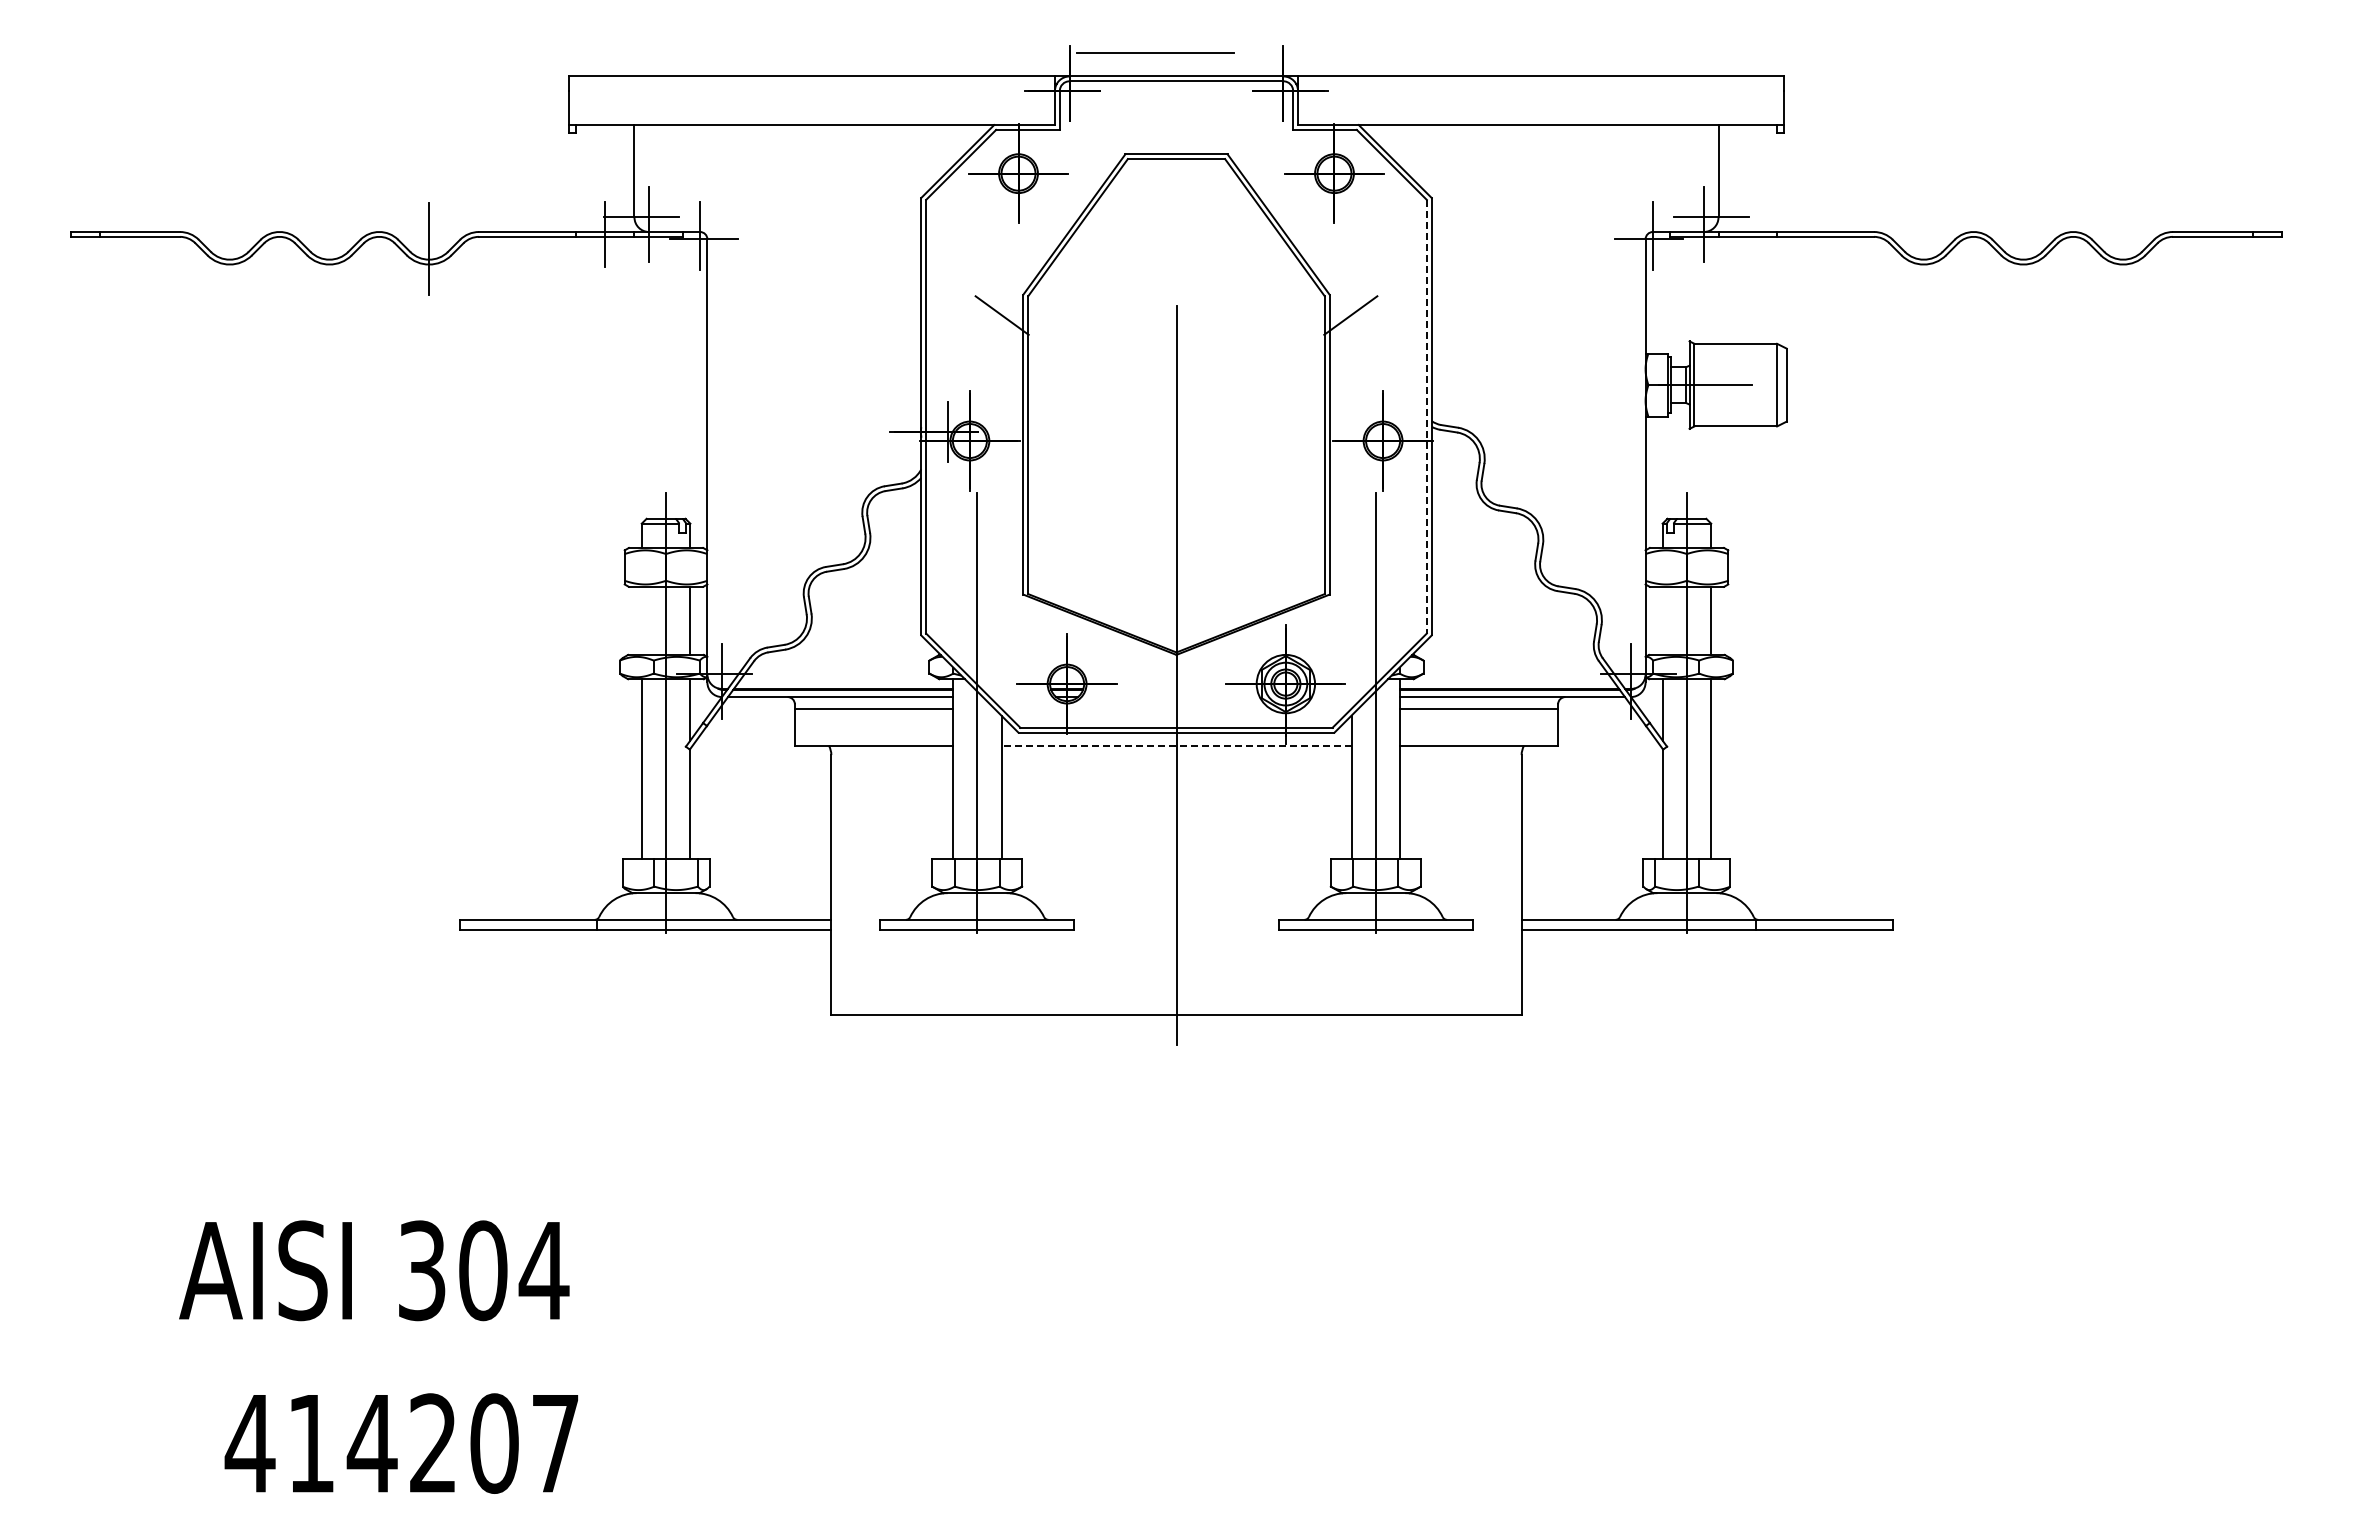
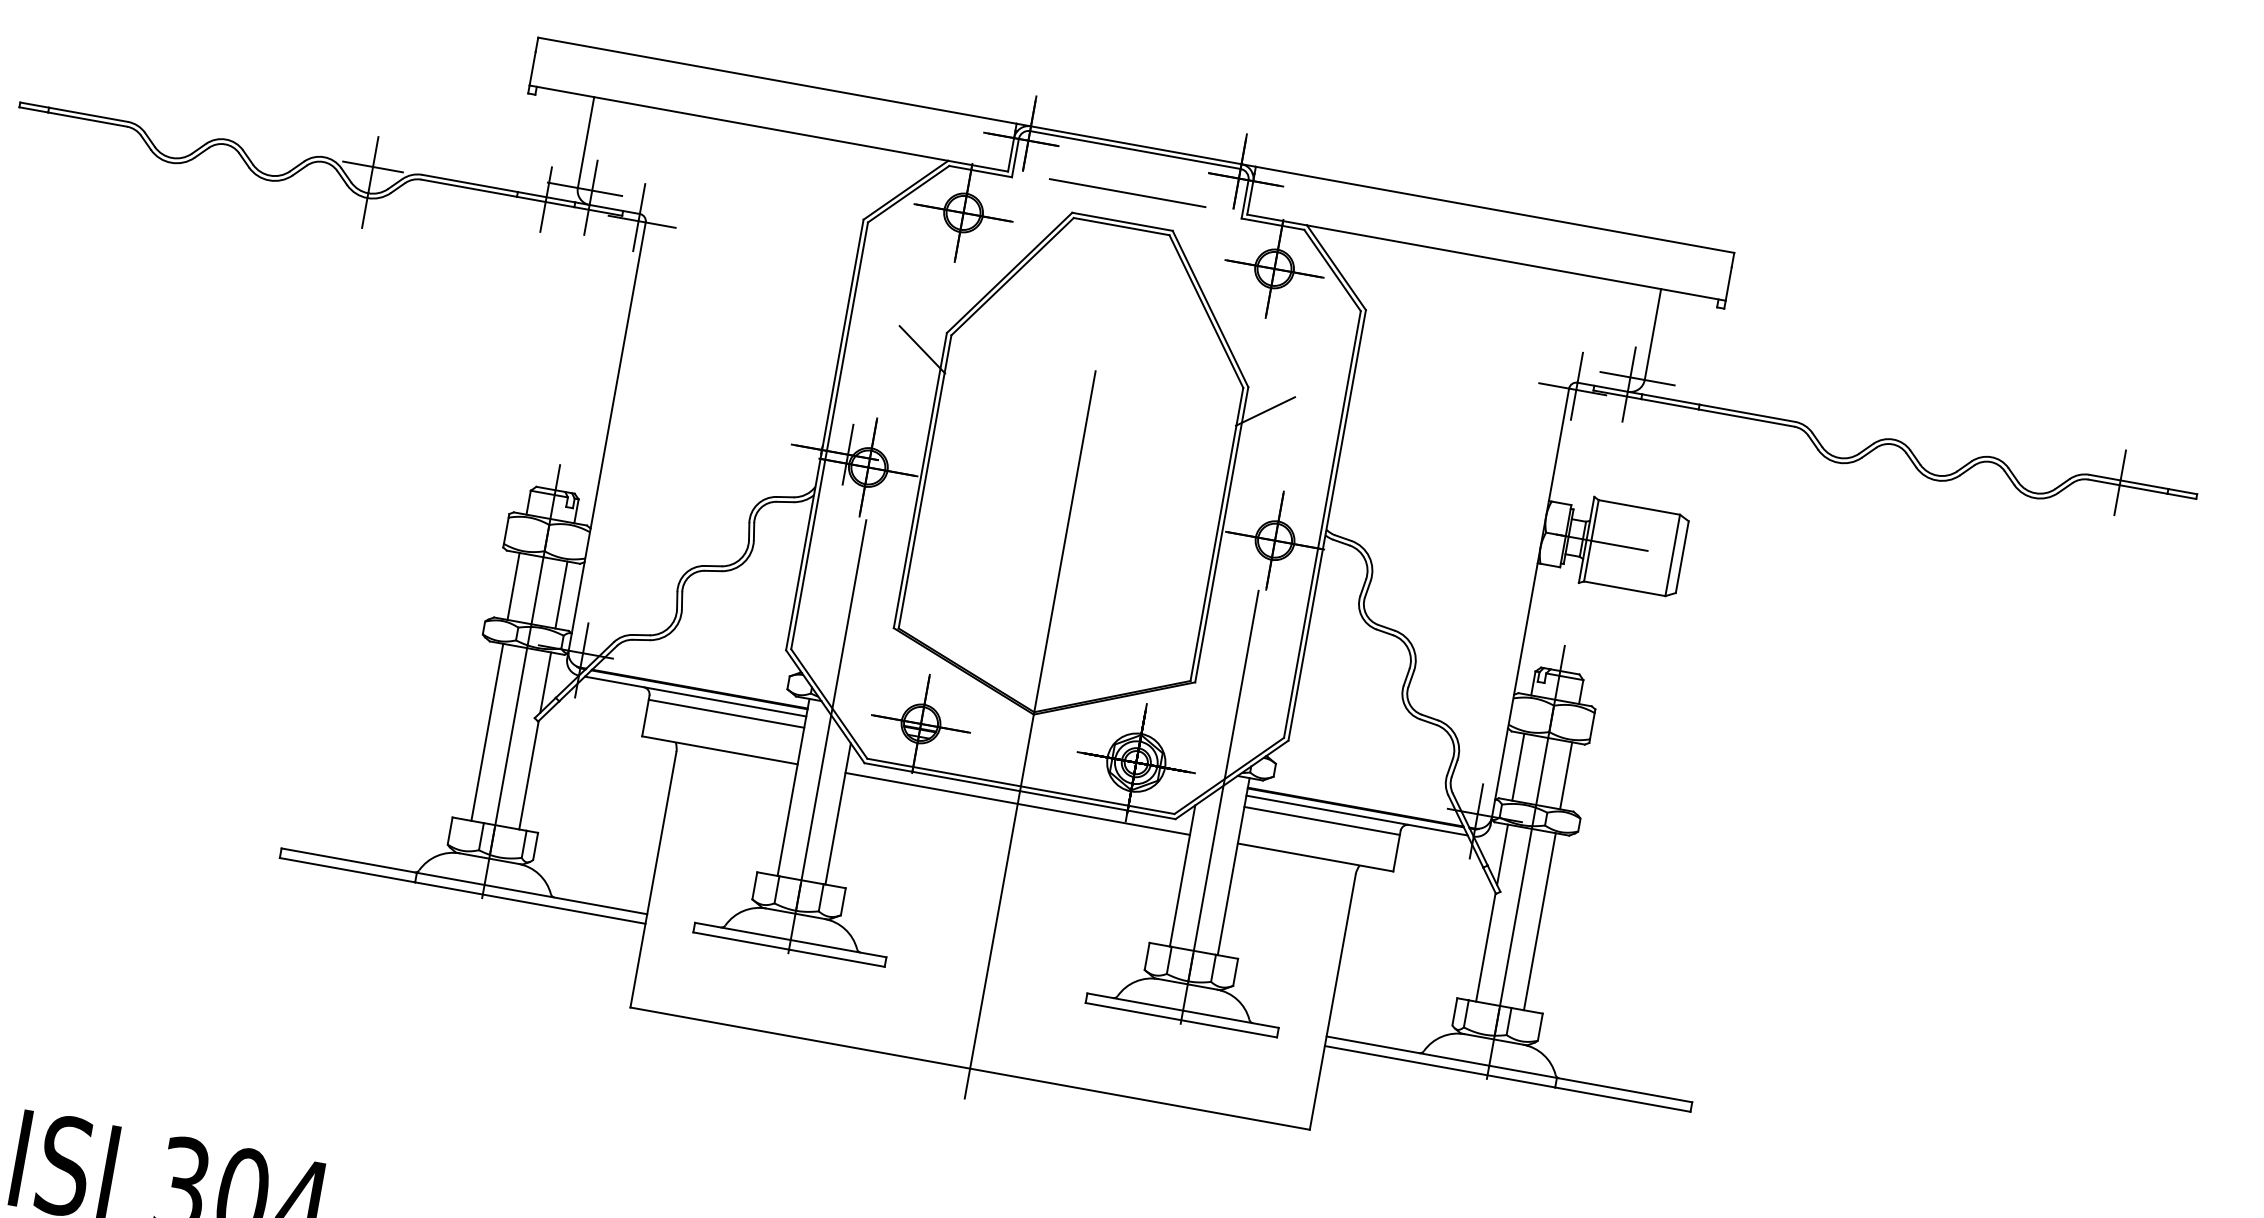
line: (1155, 52) -> (1127, 192), moved
line: (428, 232) -> (372, 166), added
line: (2204, 234) -> (2120, 482), added
line: (1426, 416) -> (1322, 524), dashed -> solid
line: (641, 620) -> (513, 585), added
line: (1662, 620) -> (1518, 766), added
line: (1176, 745) -> (1017, 803), dashed -> solid

